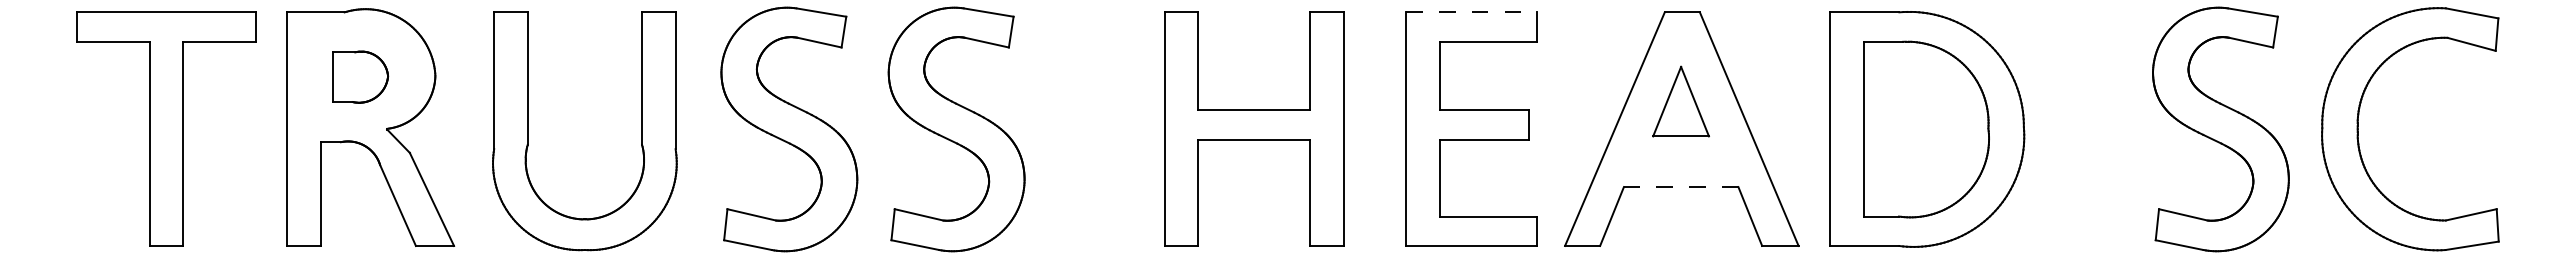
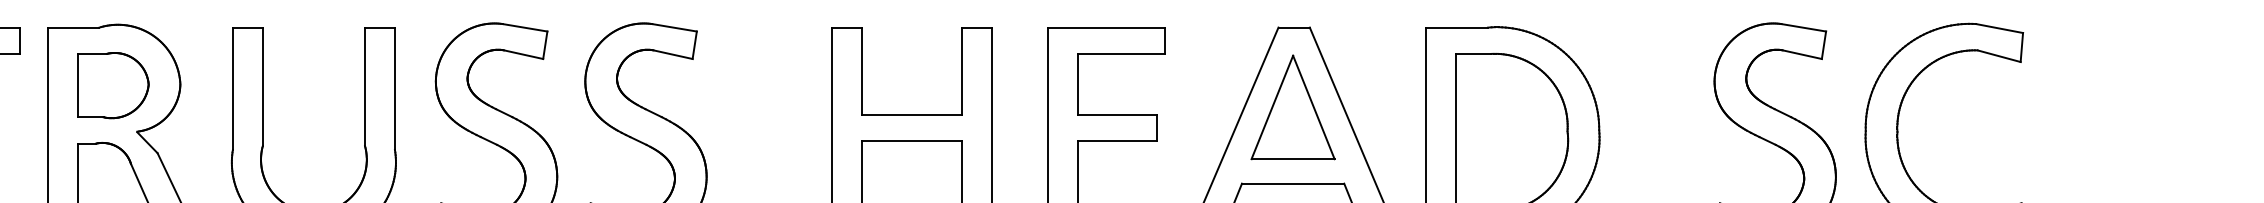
line: (1472, 12) -> (1106, 27), dashed -> solid
part: (360, 76) -> (113, 84), size x1.43
part: (1680, 101) -> (1292, 107), size x1.67
line: (1680, 187) -> (1292, 184), dashed -> solid

